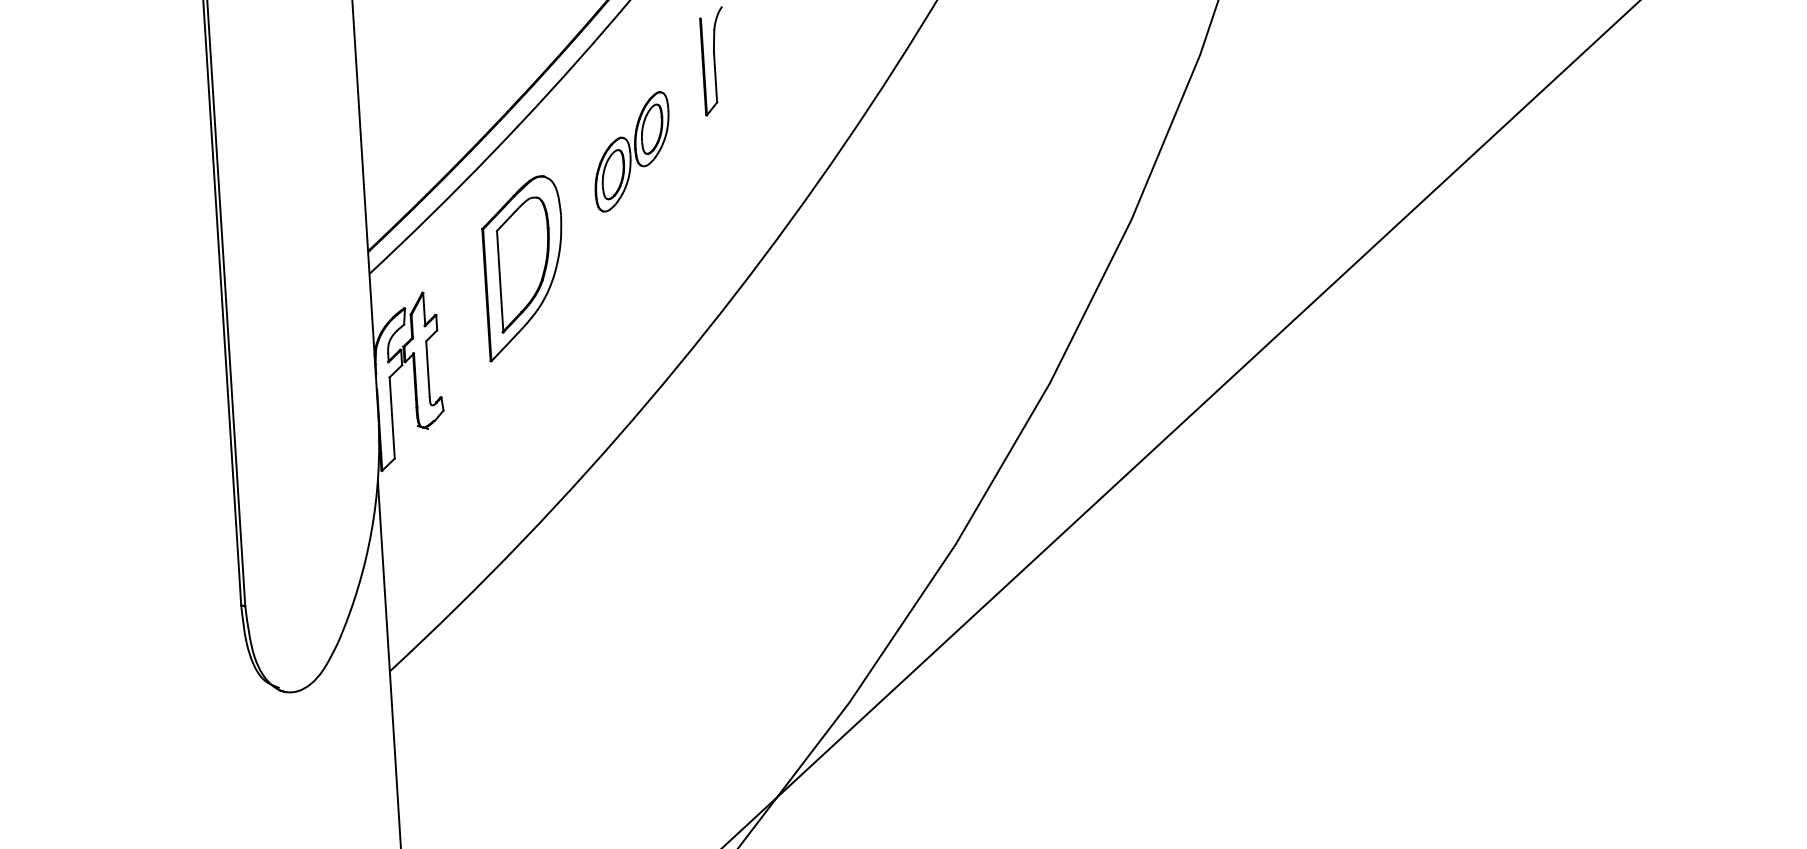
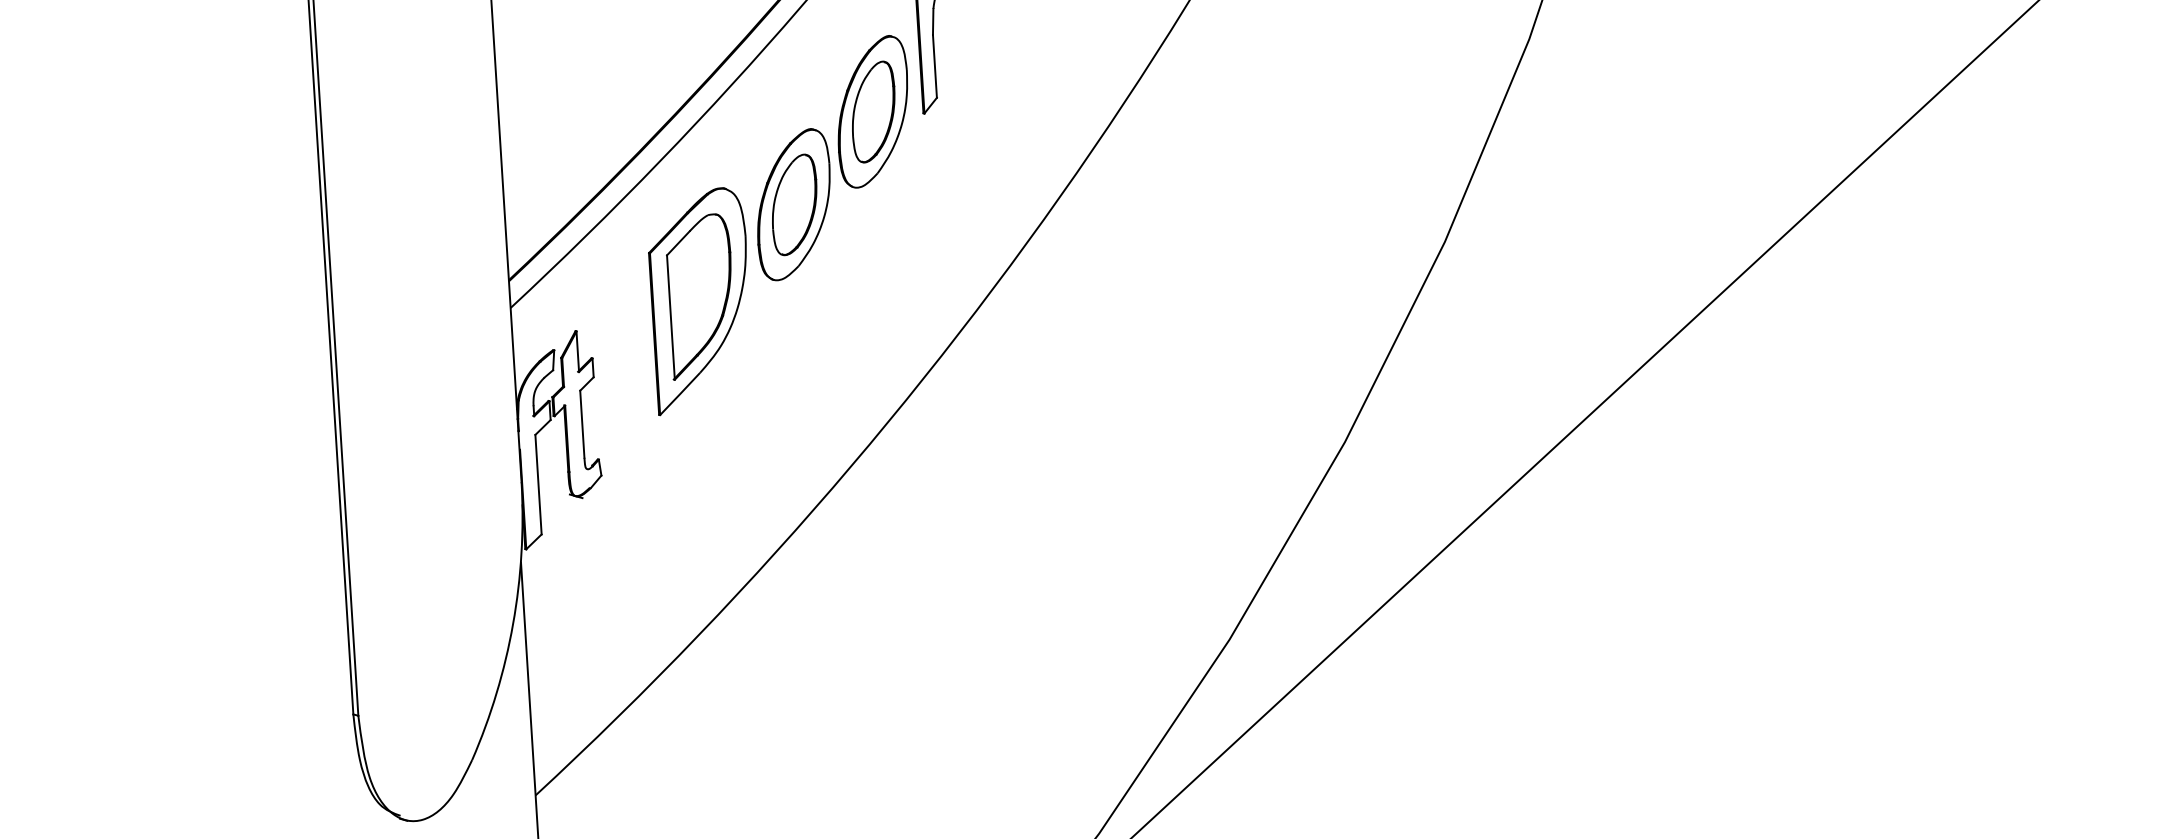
part: (631, 151) -> (831, 157), size x1.67

